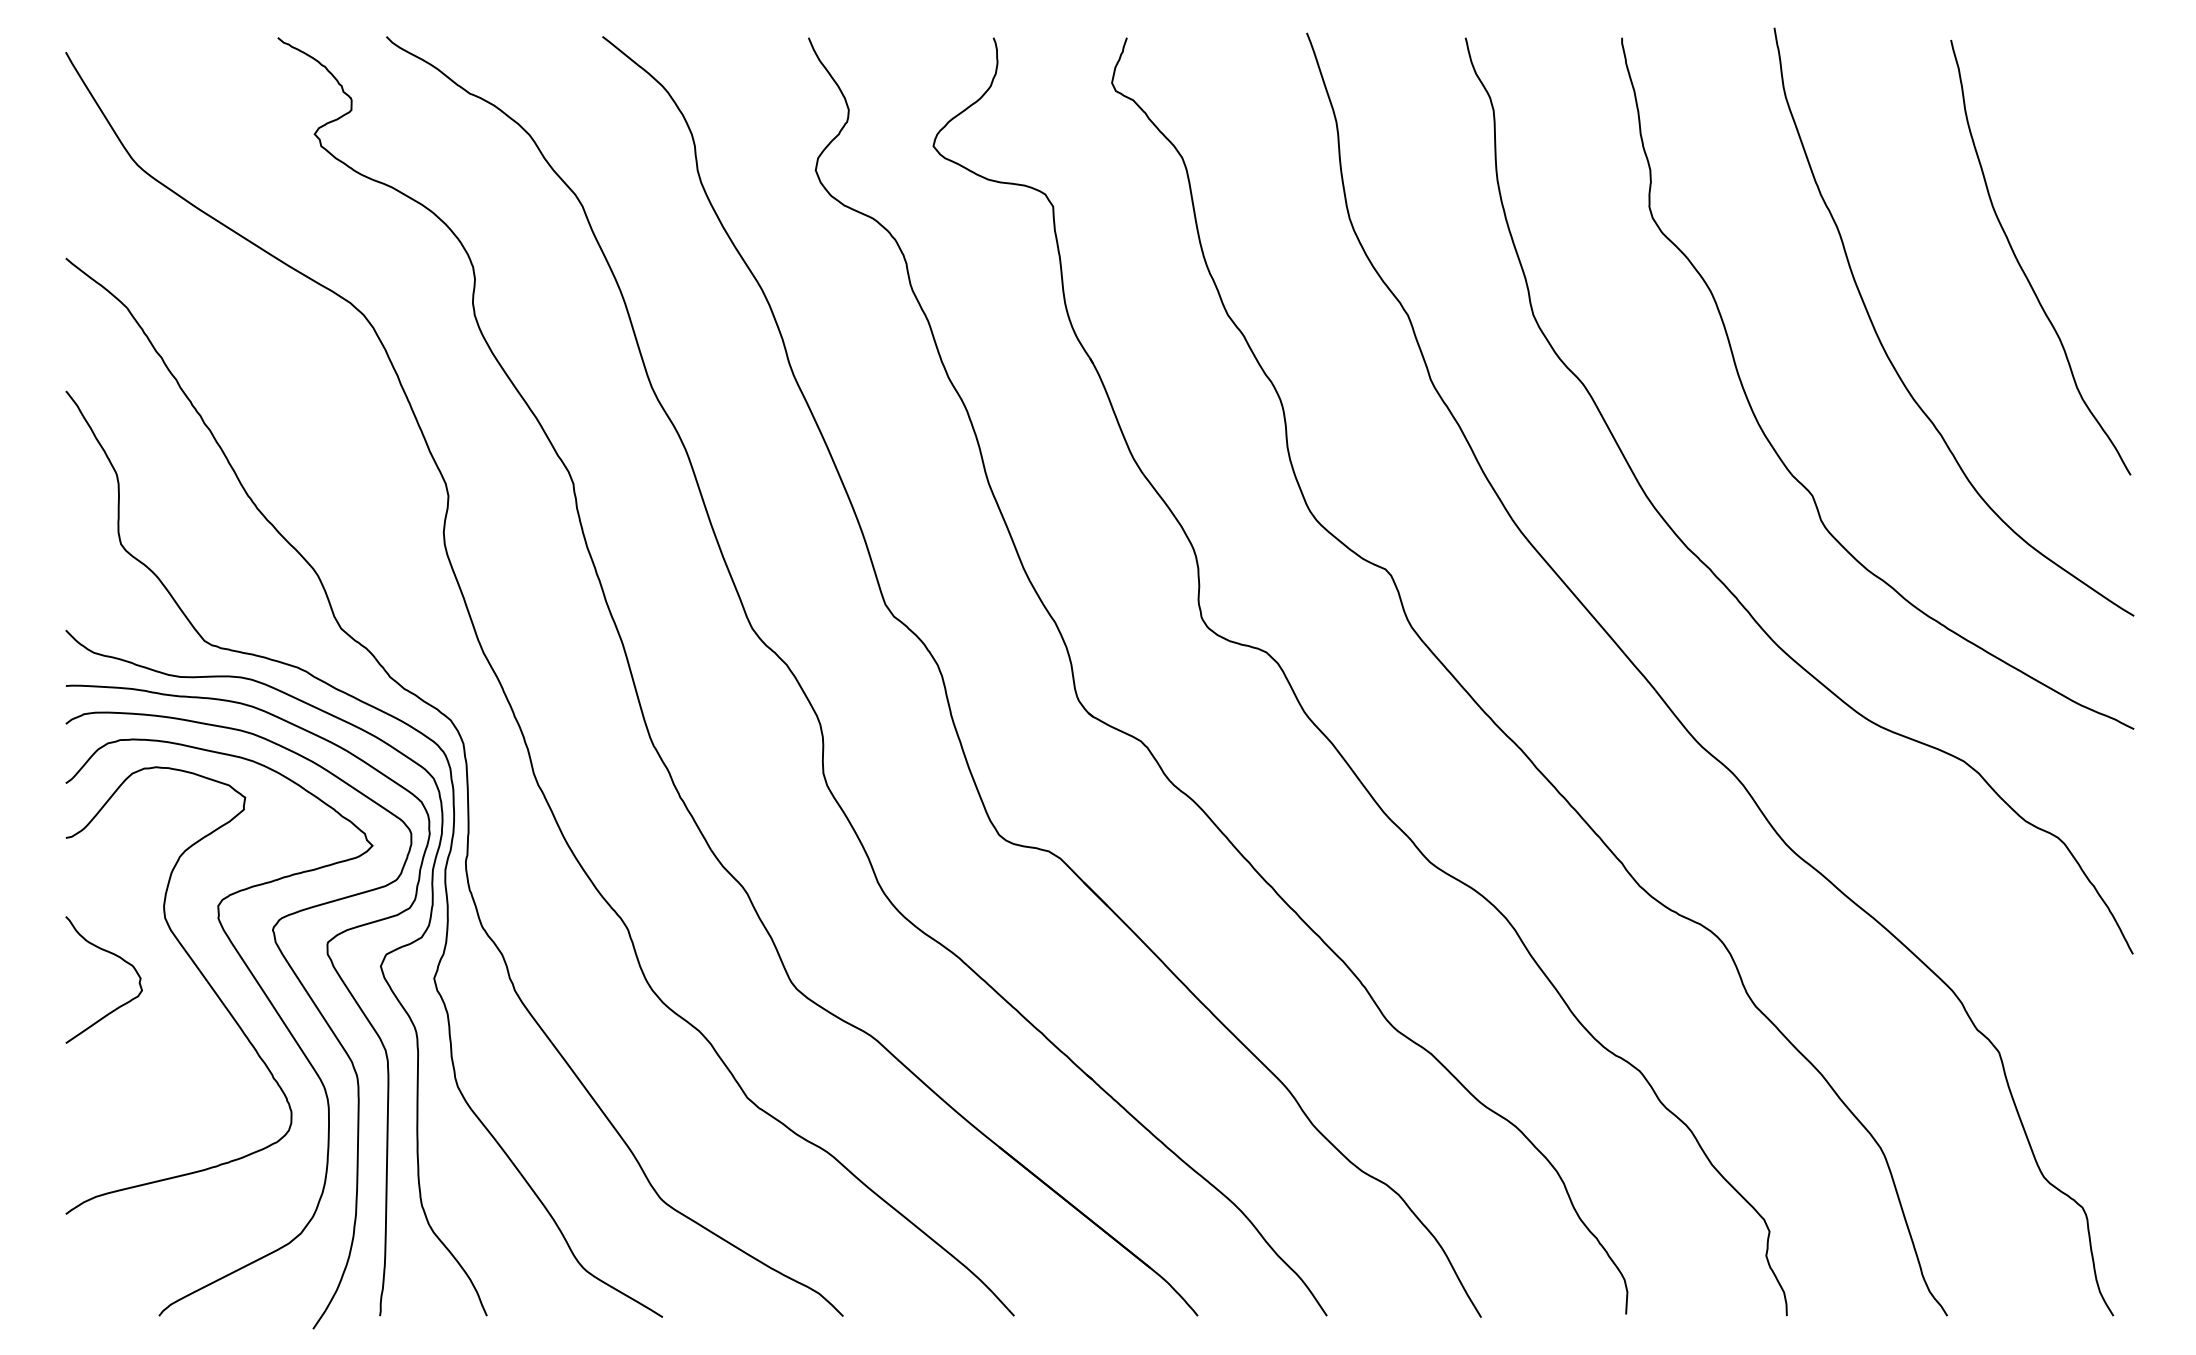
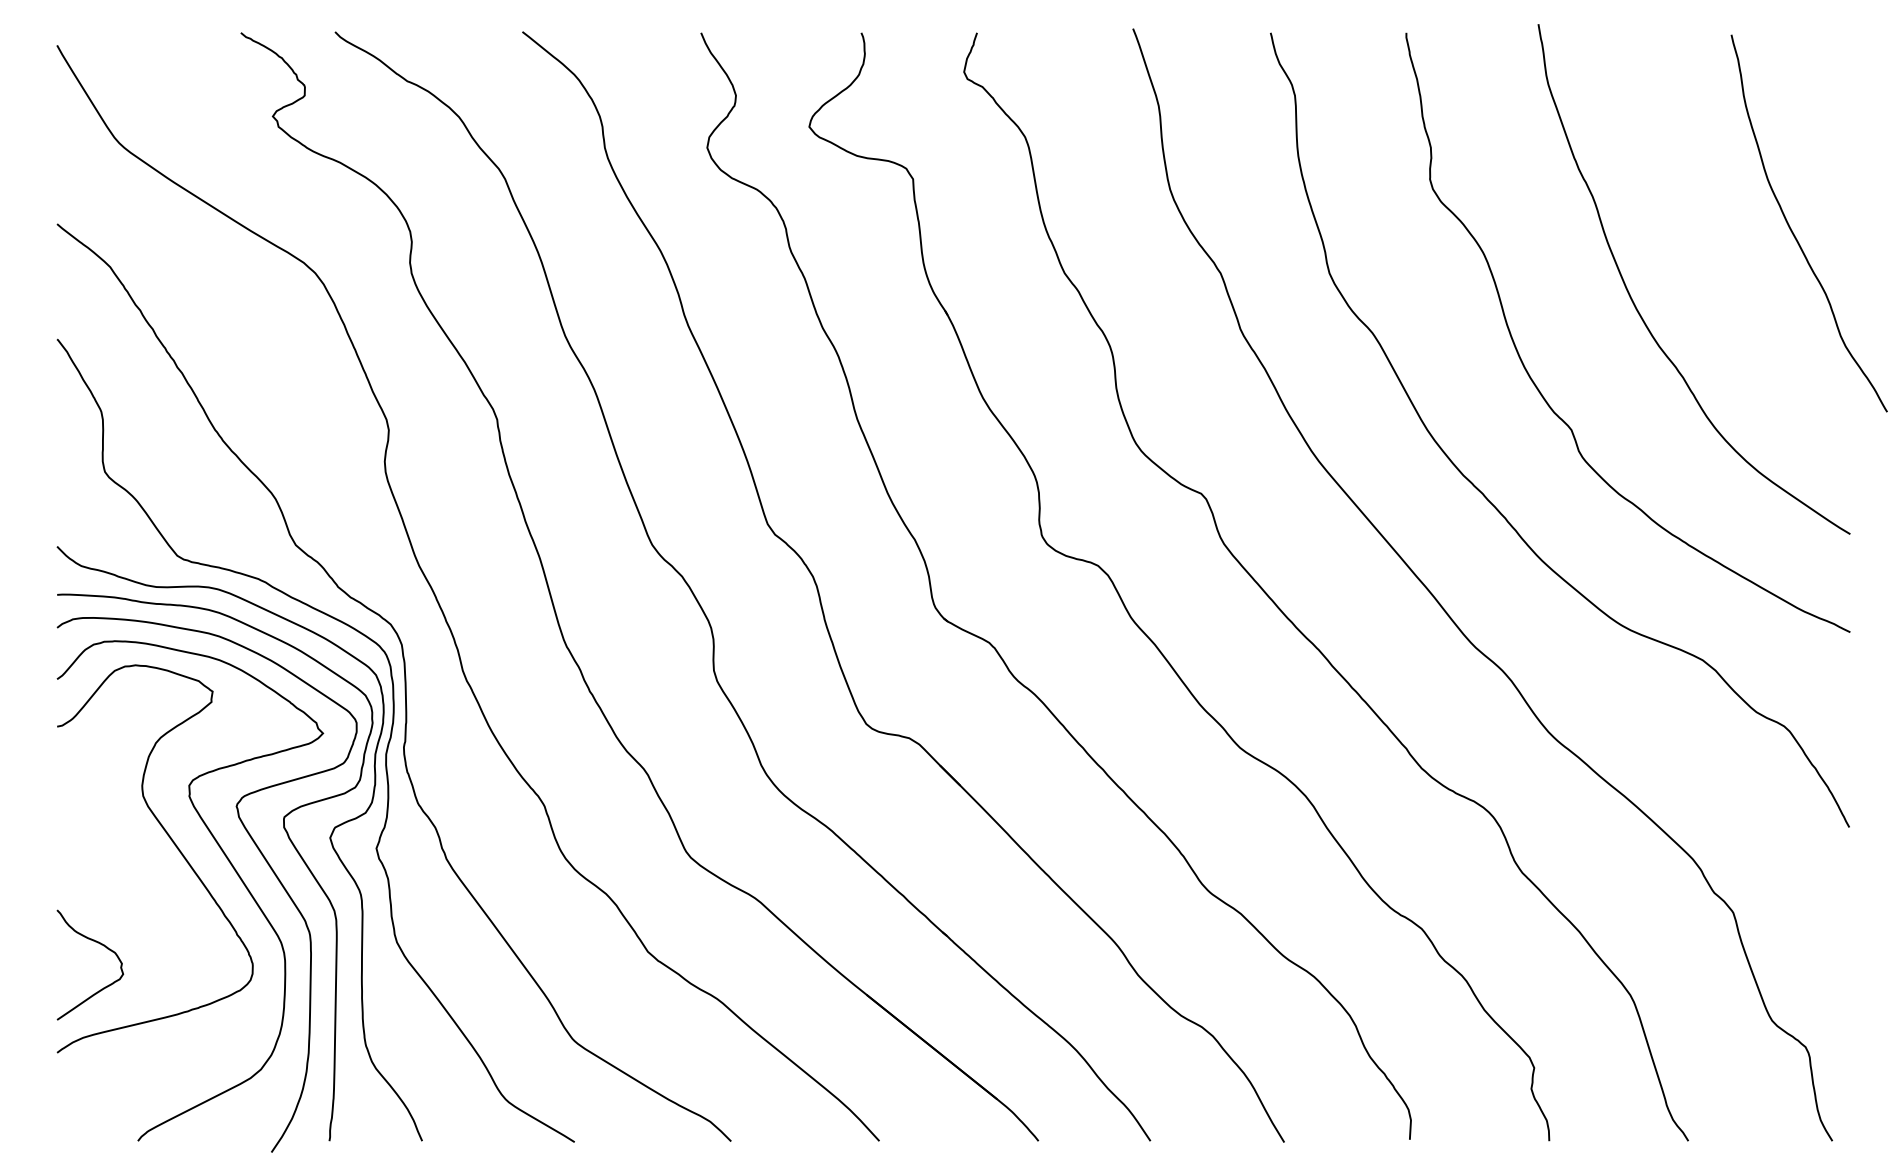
curve: (2022, 267) -> (1793, 232), moved
curve: (117, 957) -> (101, 945), moved

